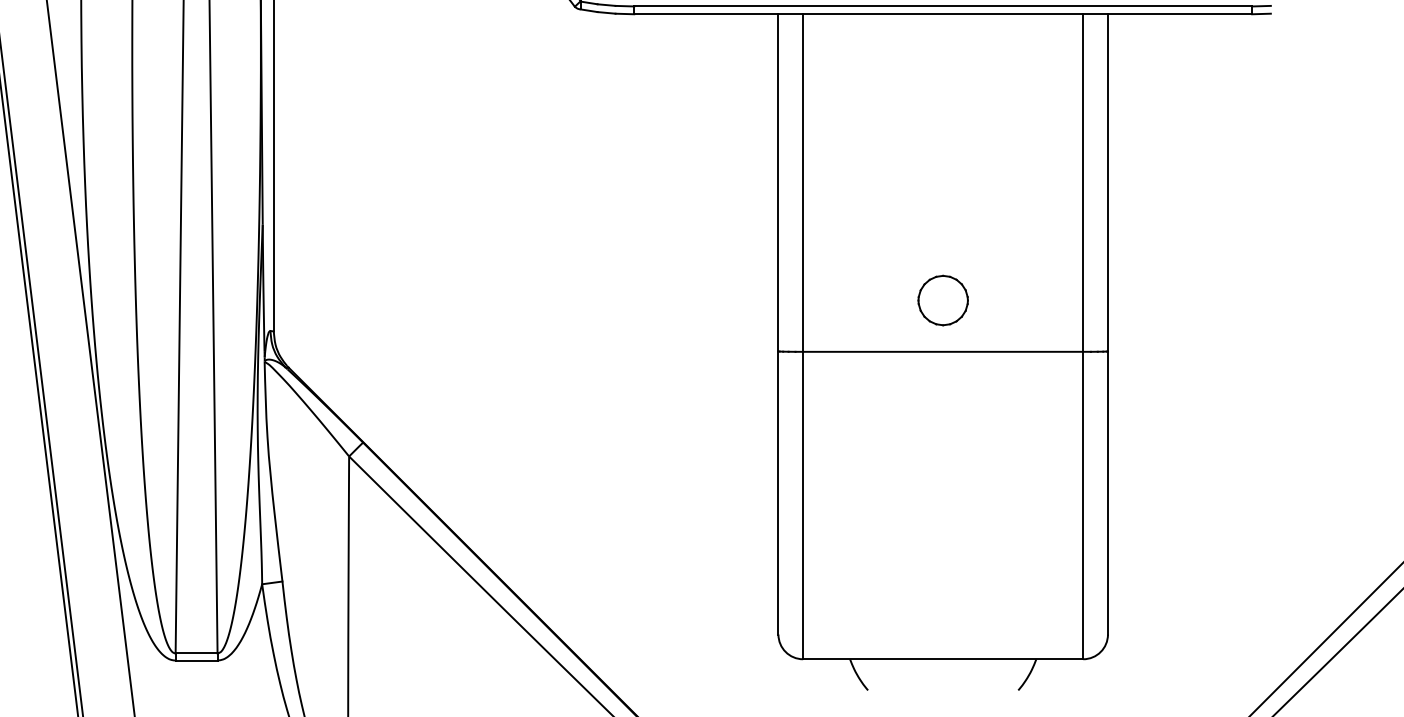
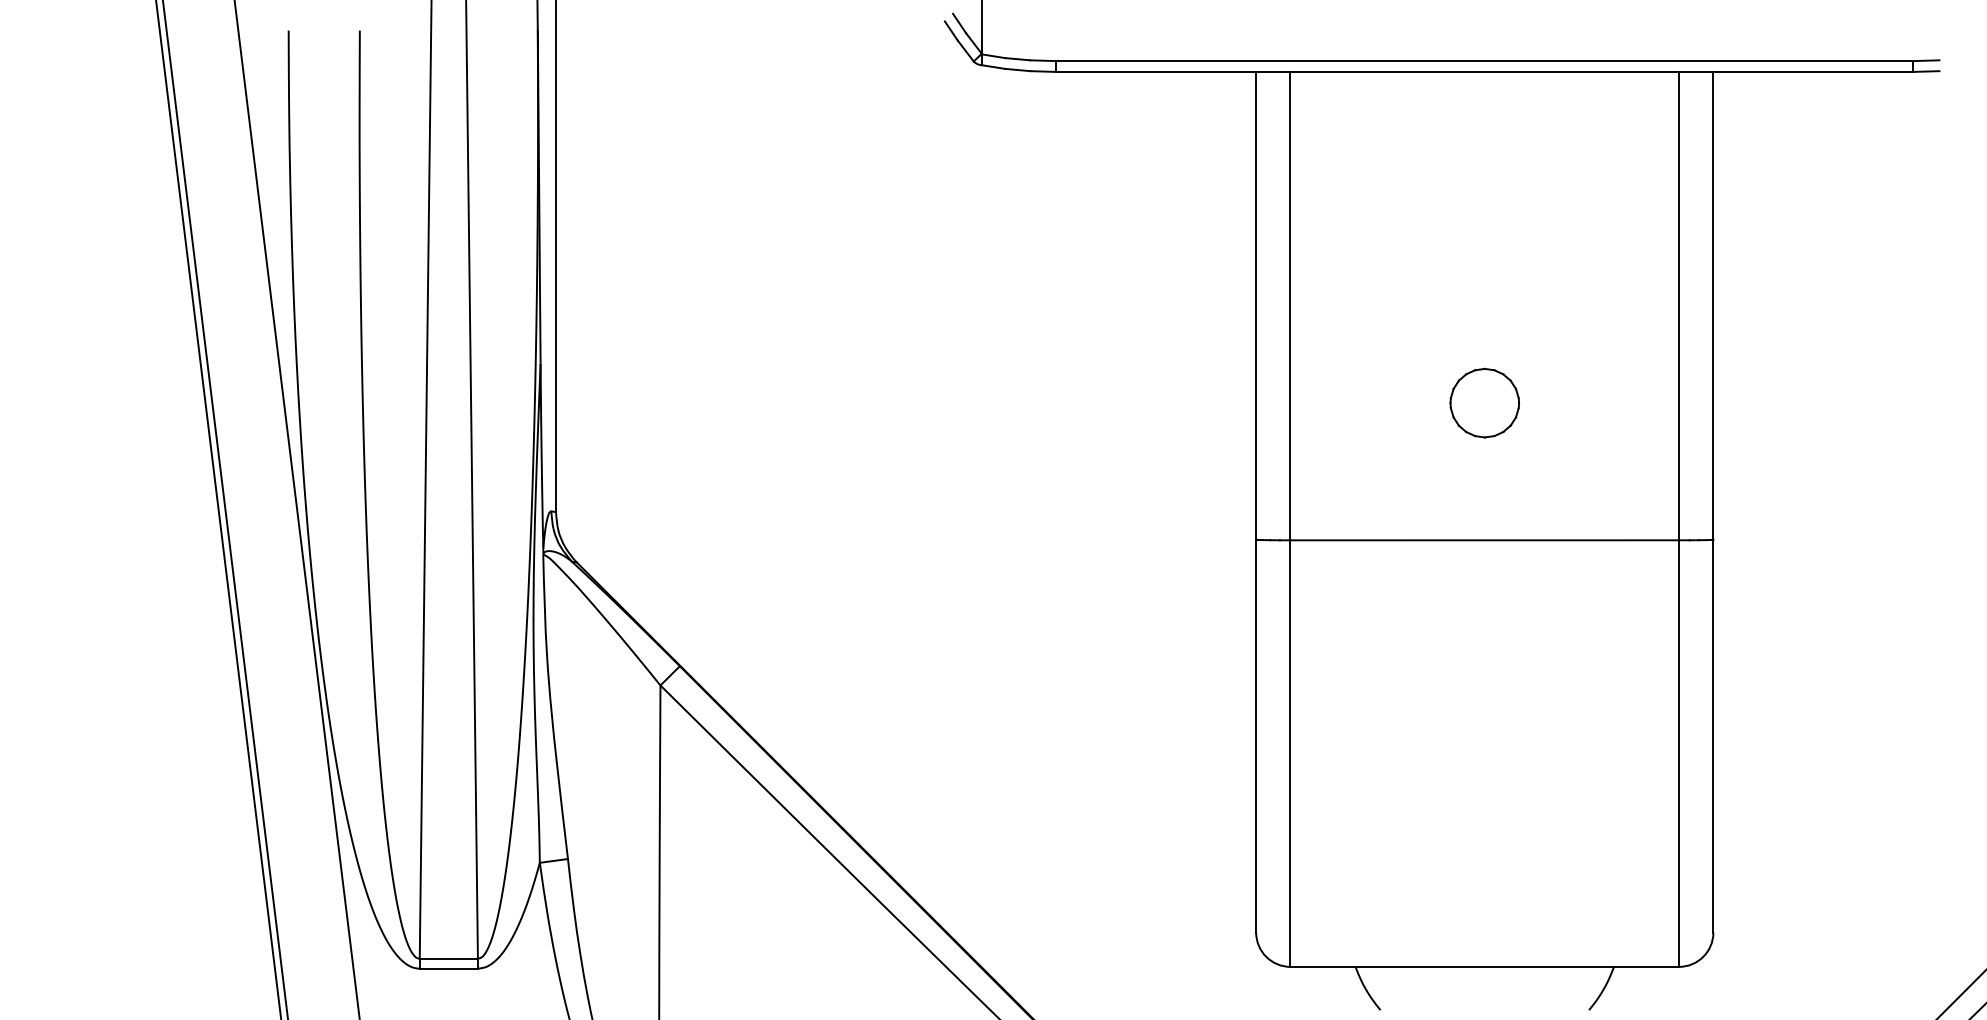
part: (943, 300) -> (1484, 402), moved

